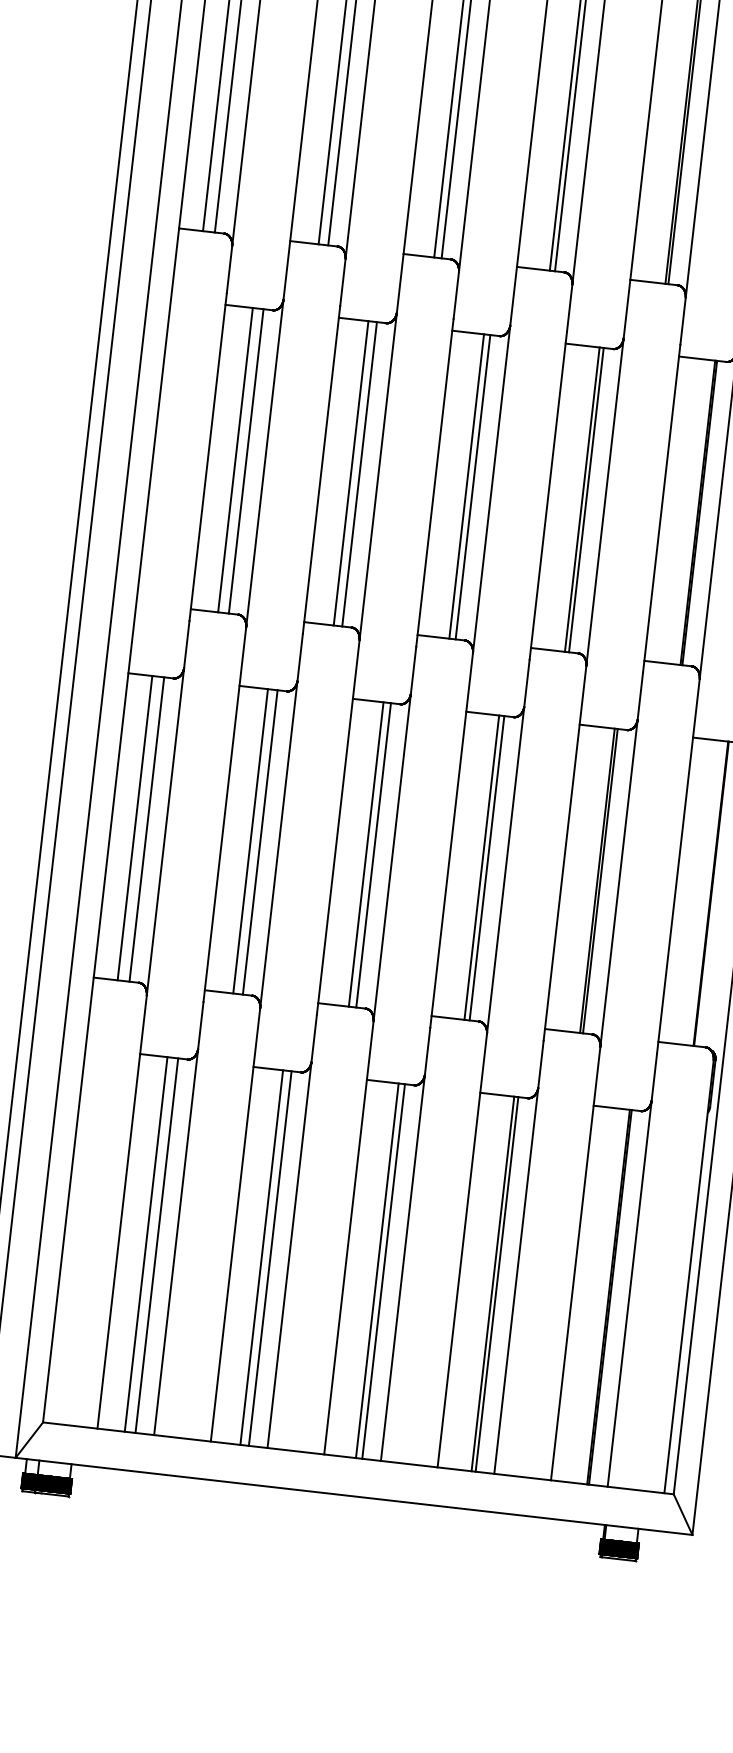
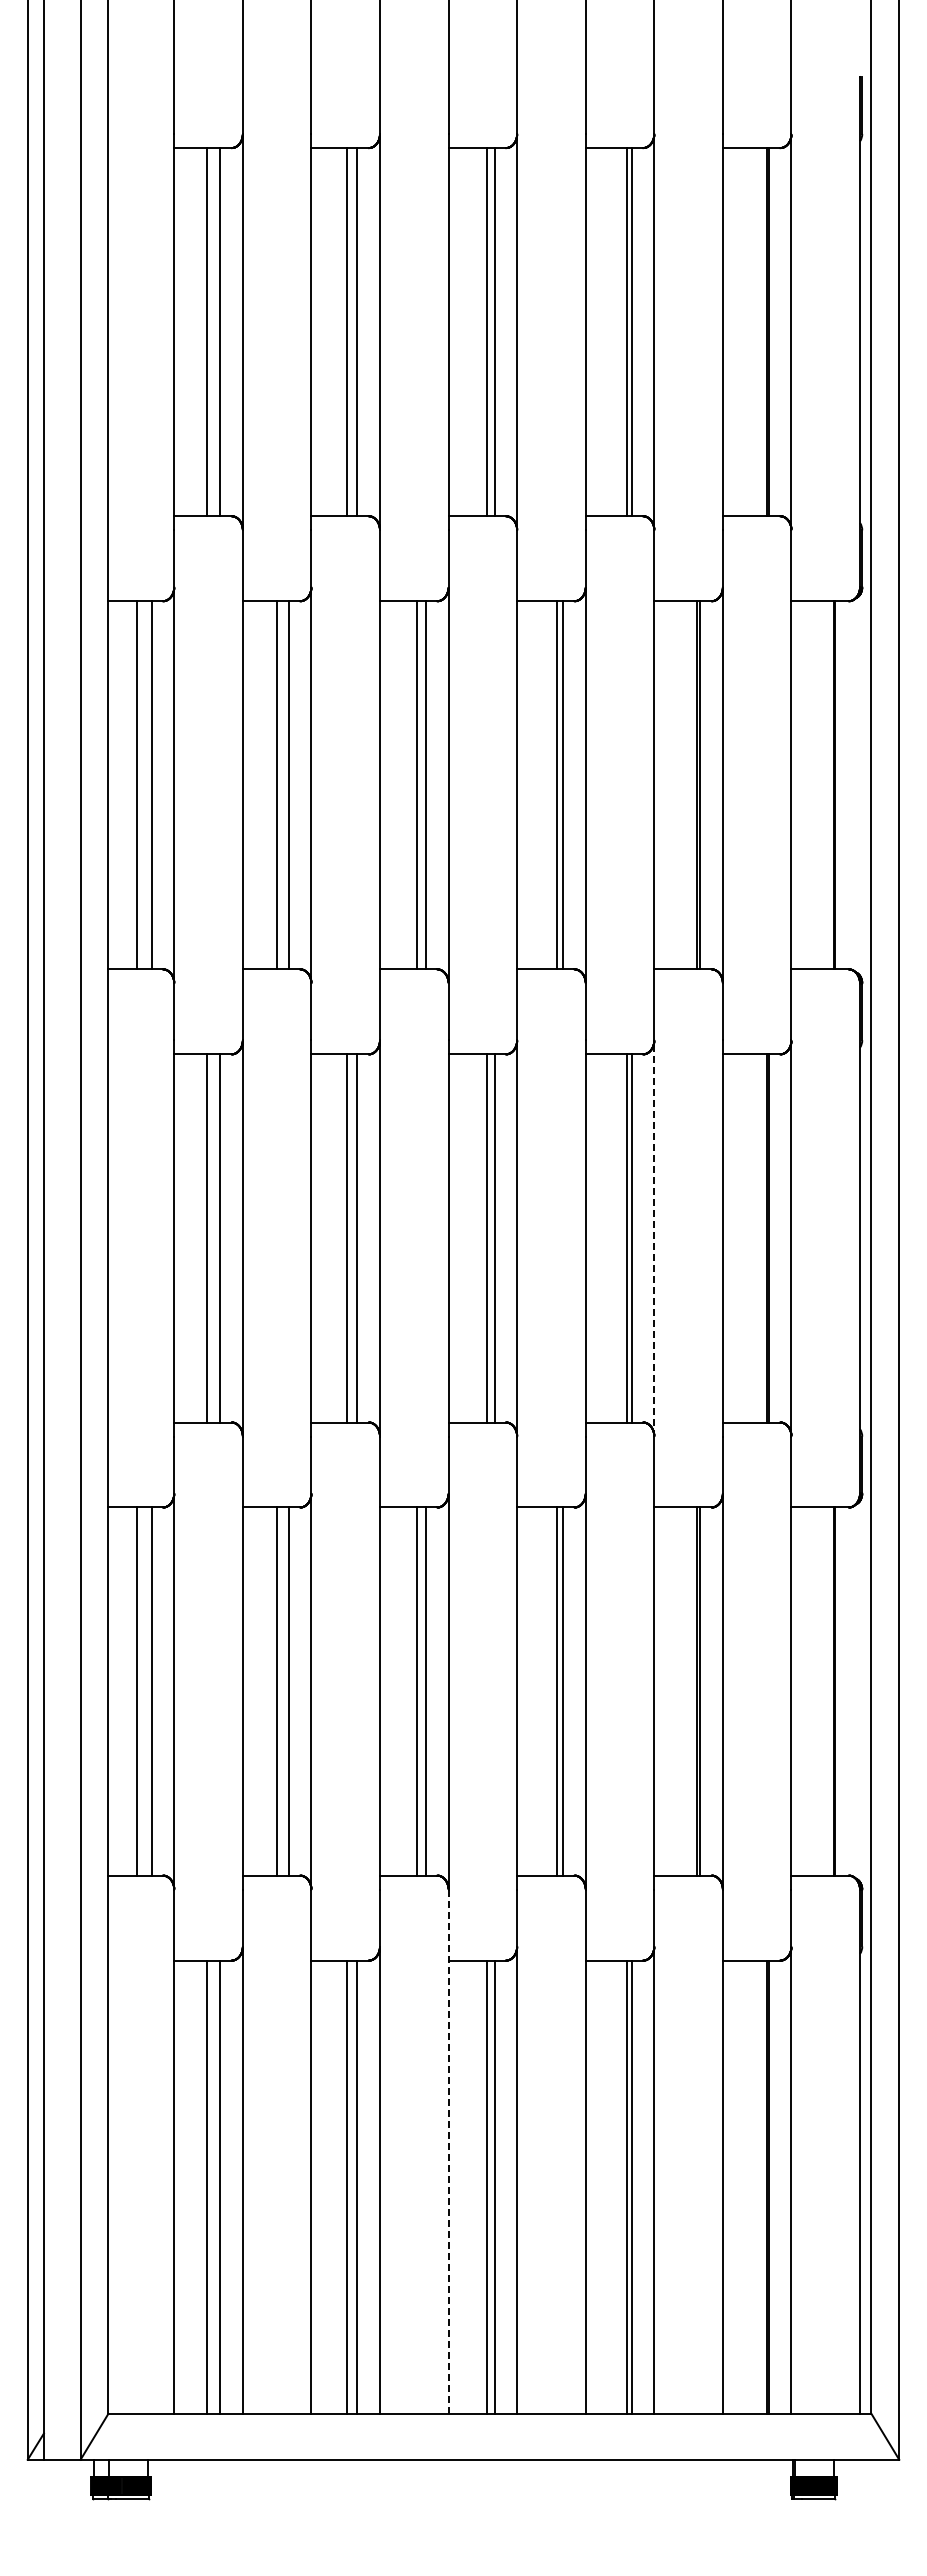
line: (605, 501) -> (654, 1237), solid -> dashed
line: (348, 1237) -> (448, 2151), solid -> dashed

